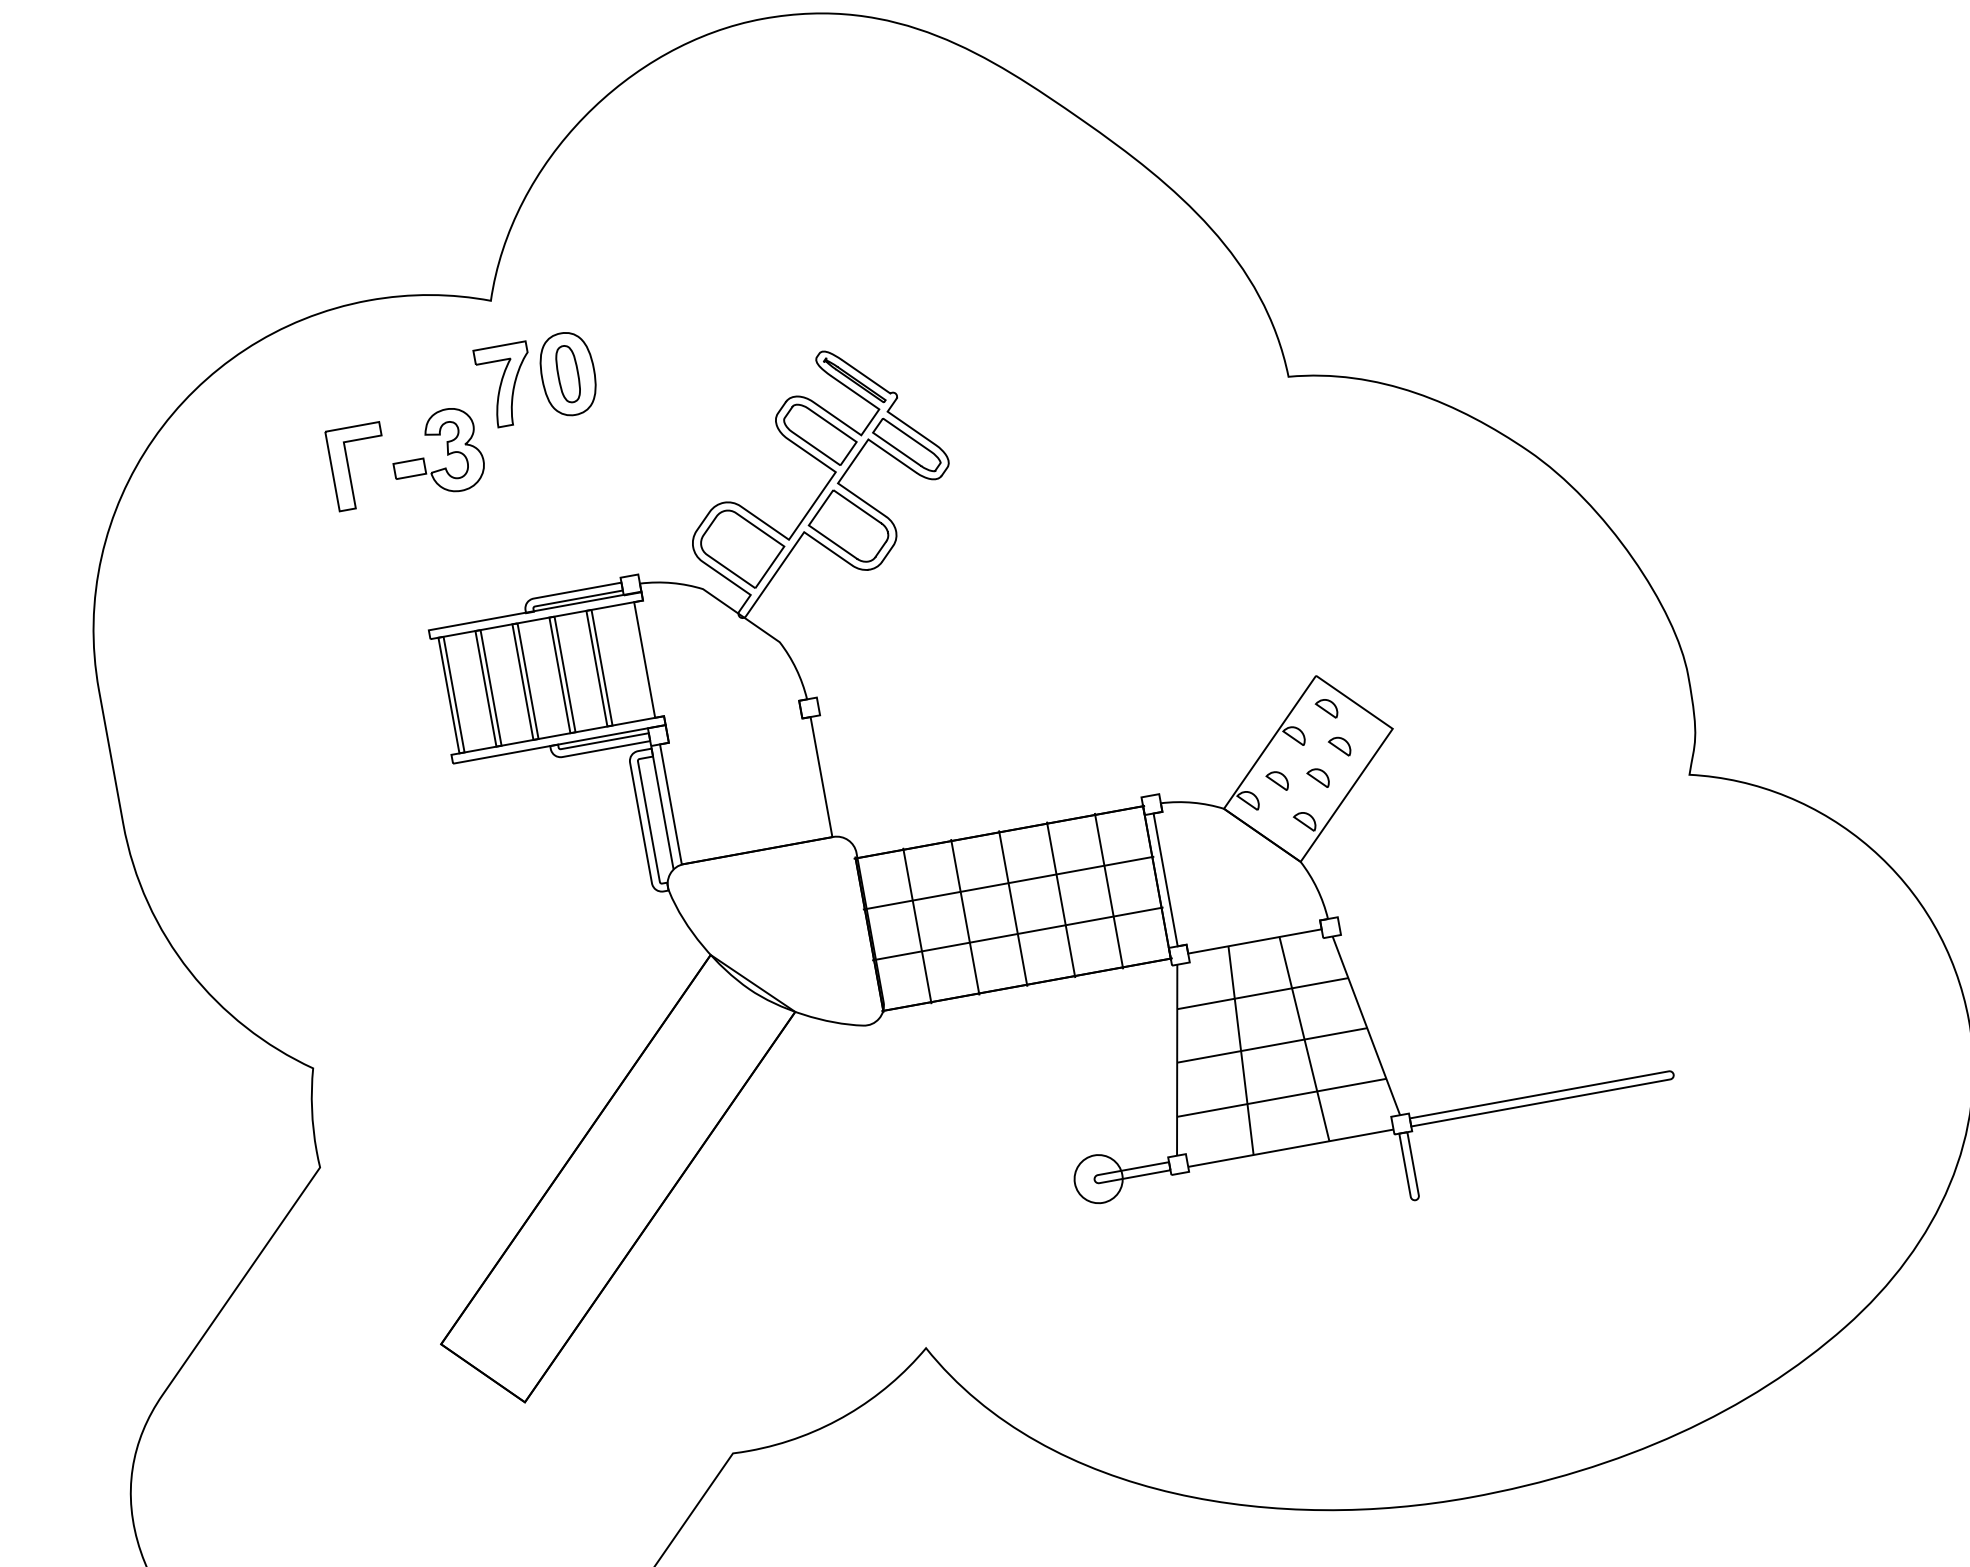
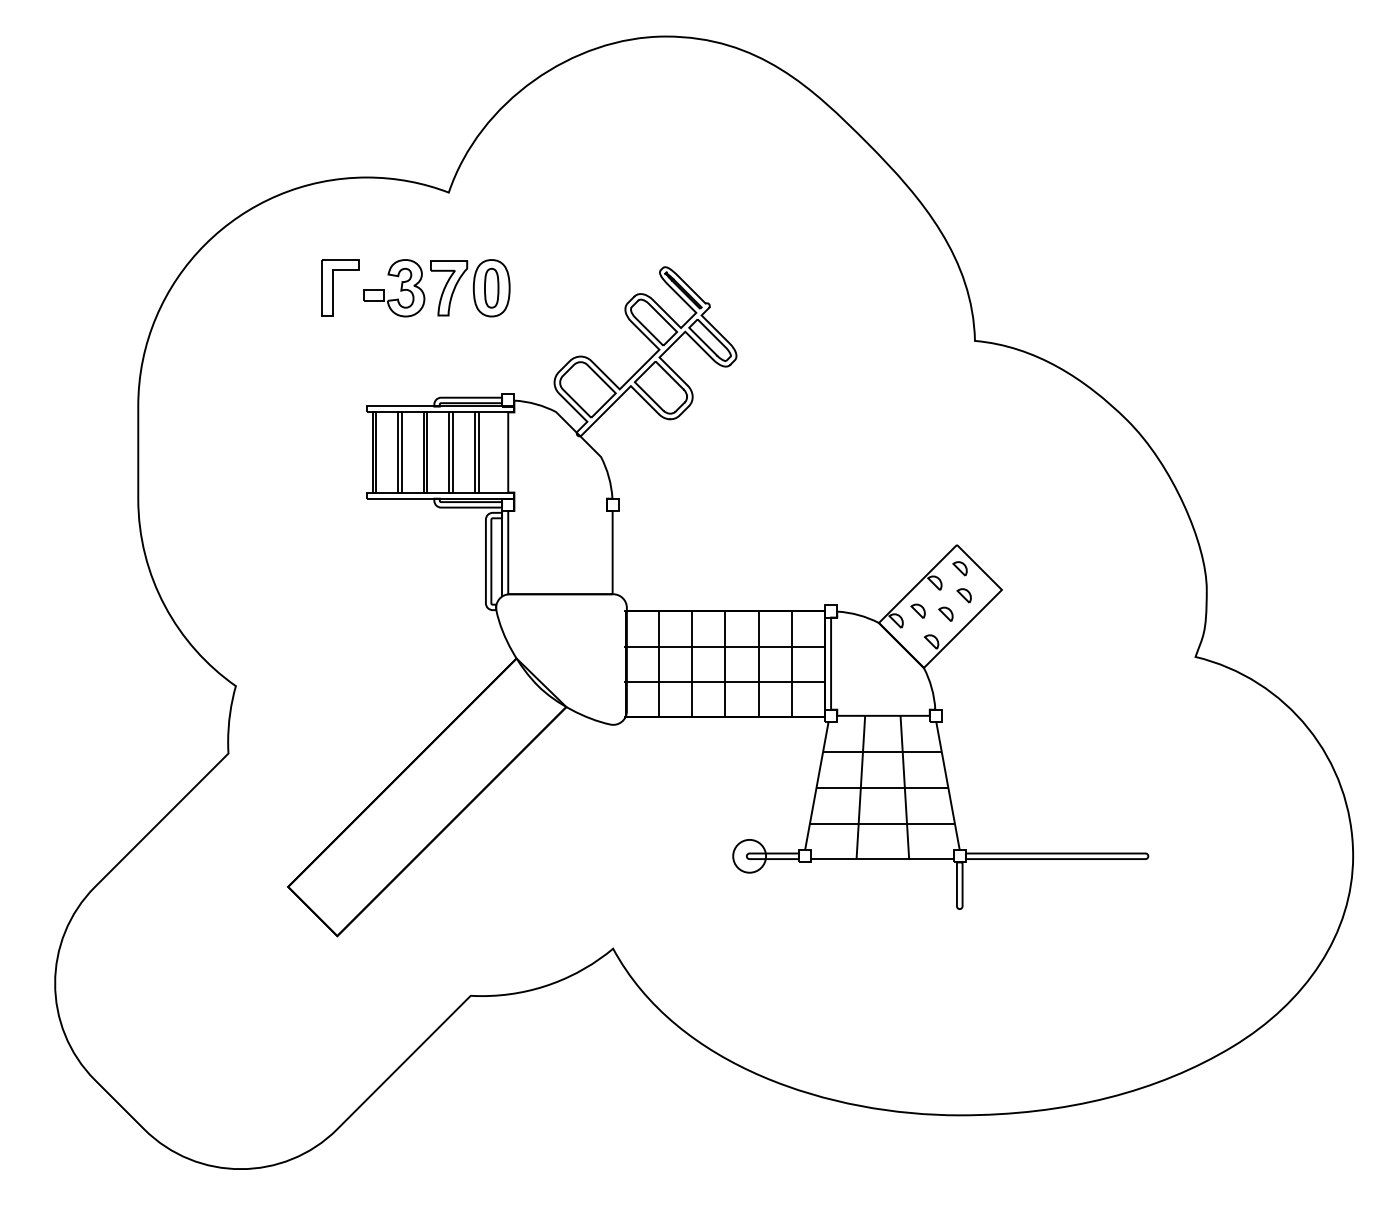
part: (537, 380) -> (470, 288), moved

